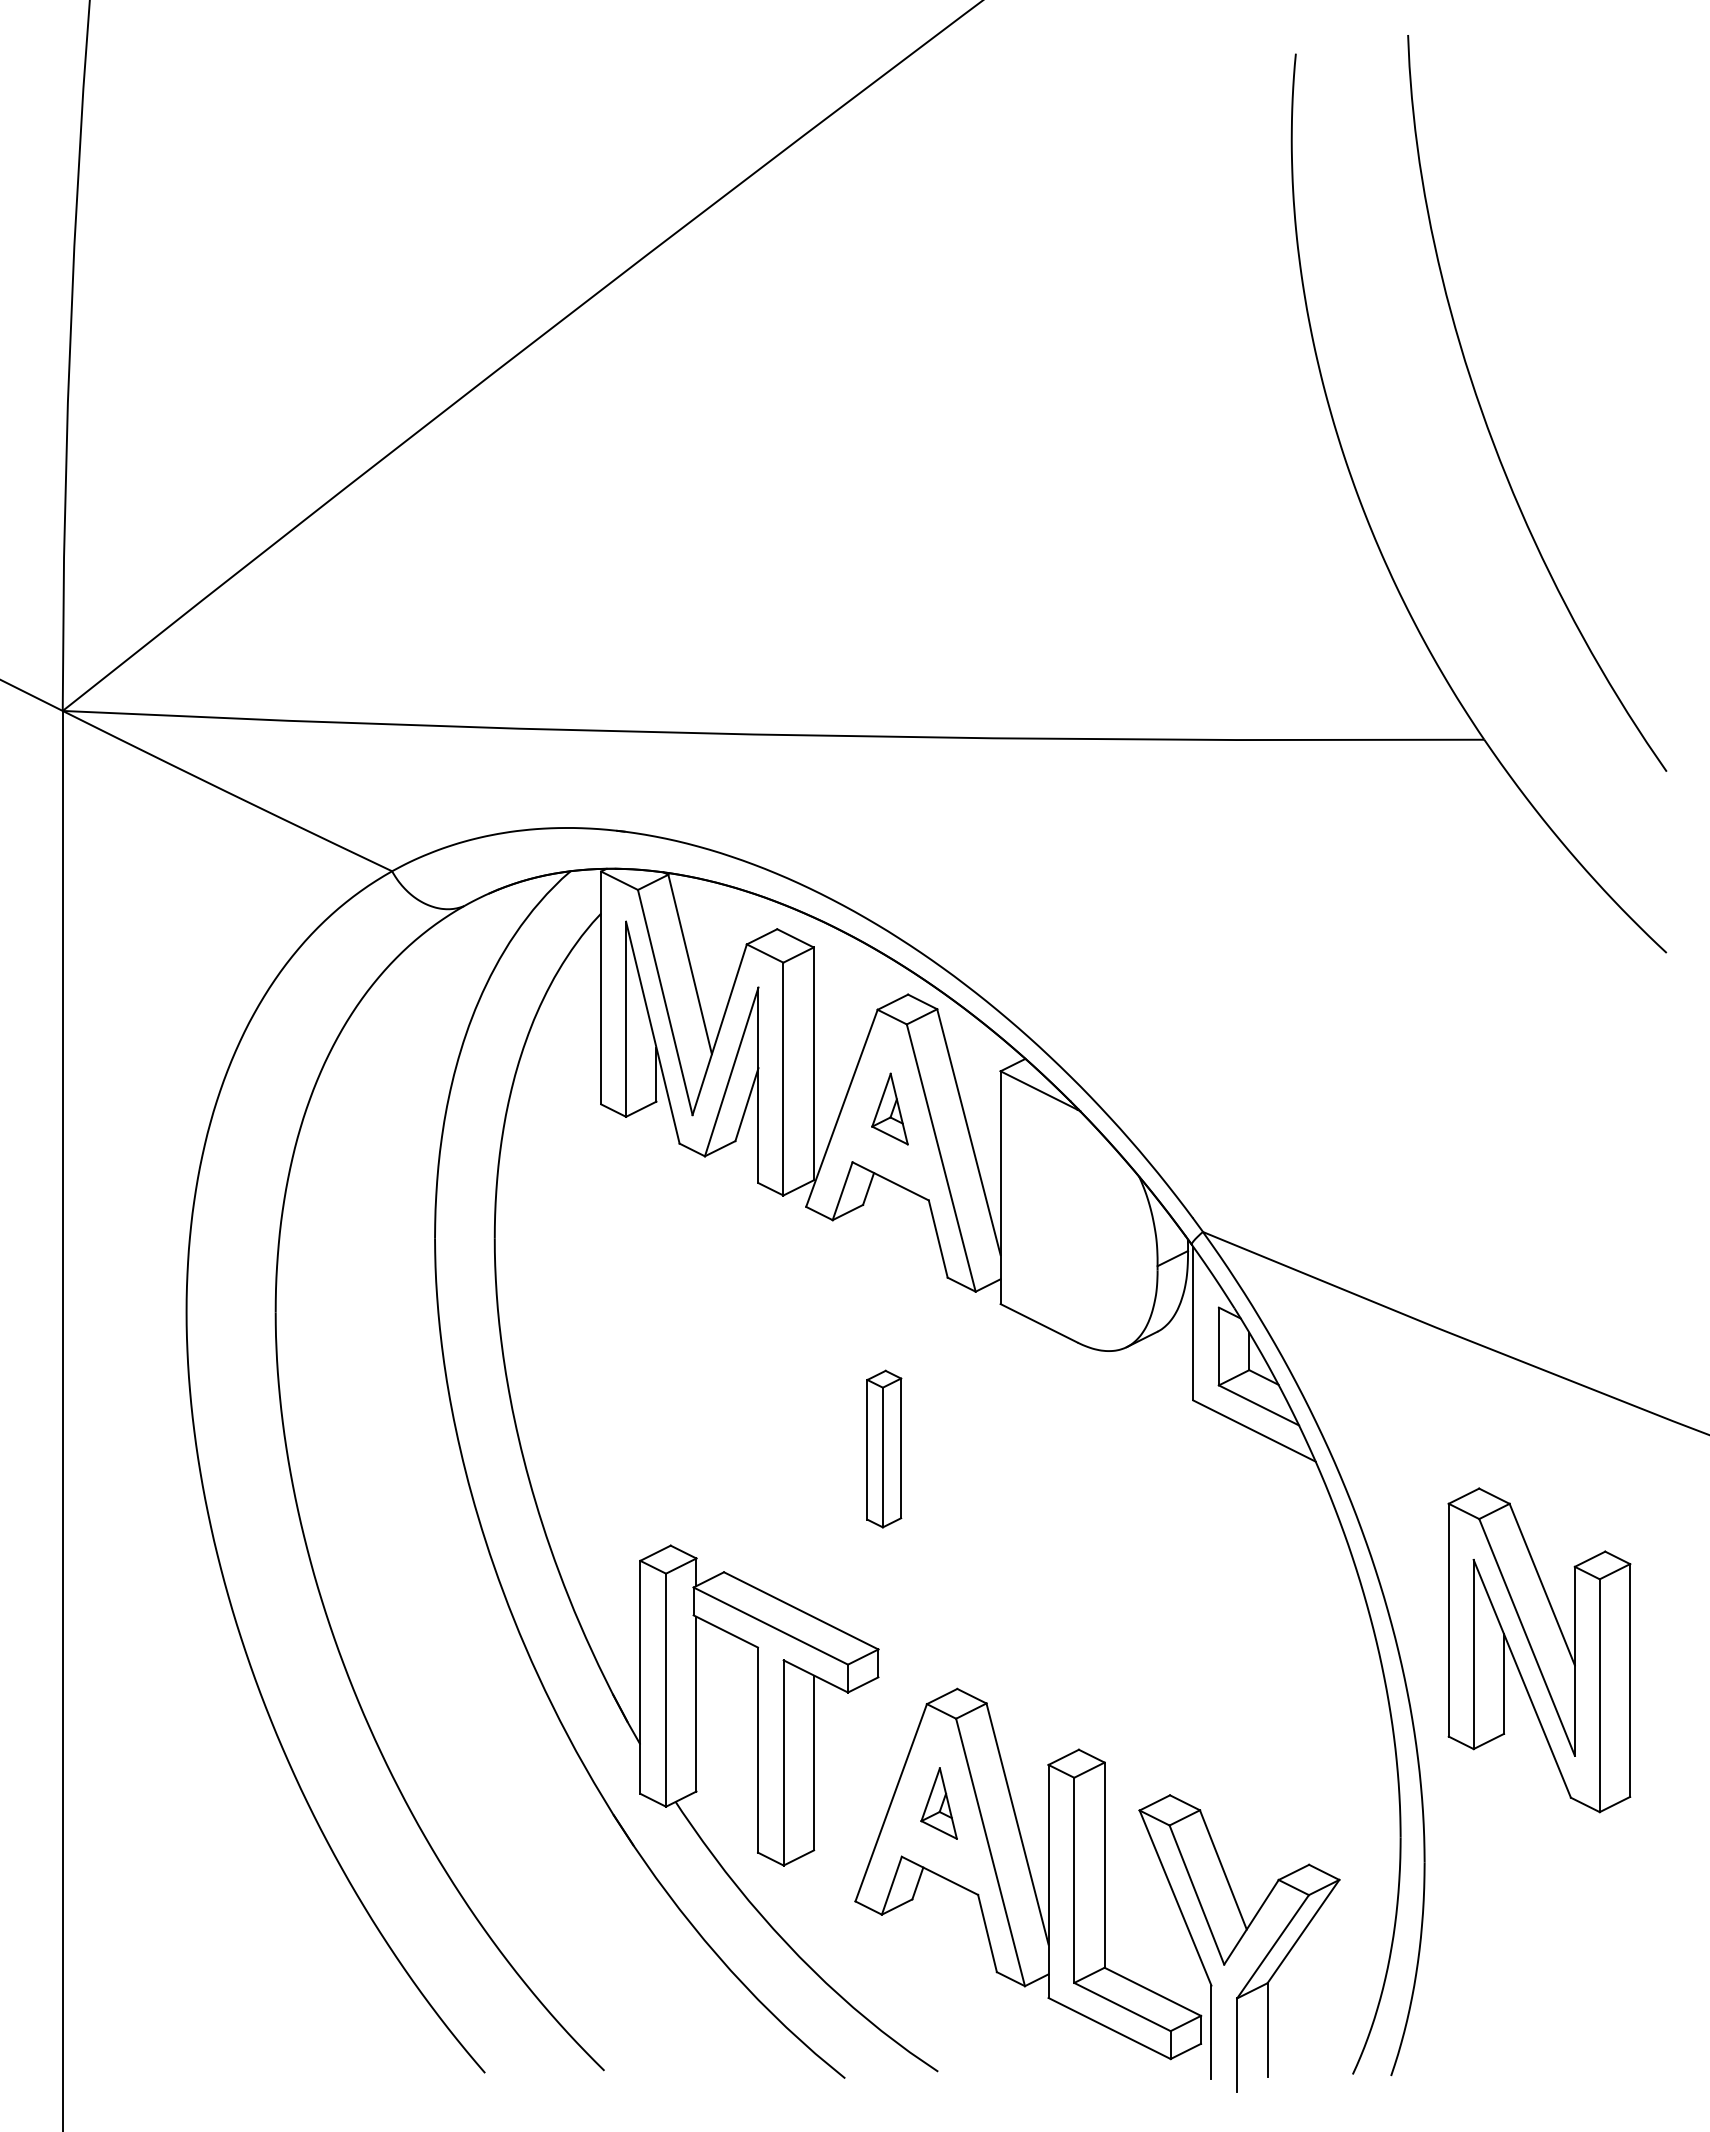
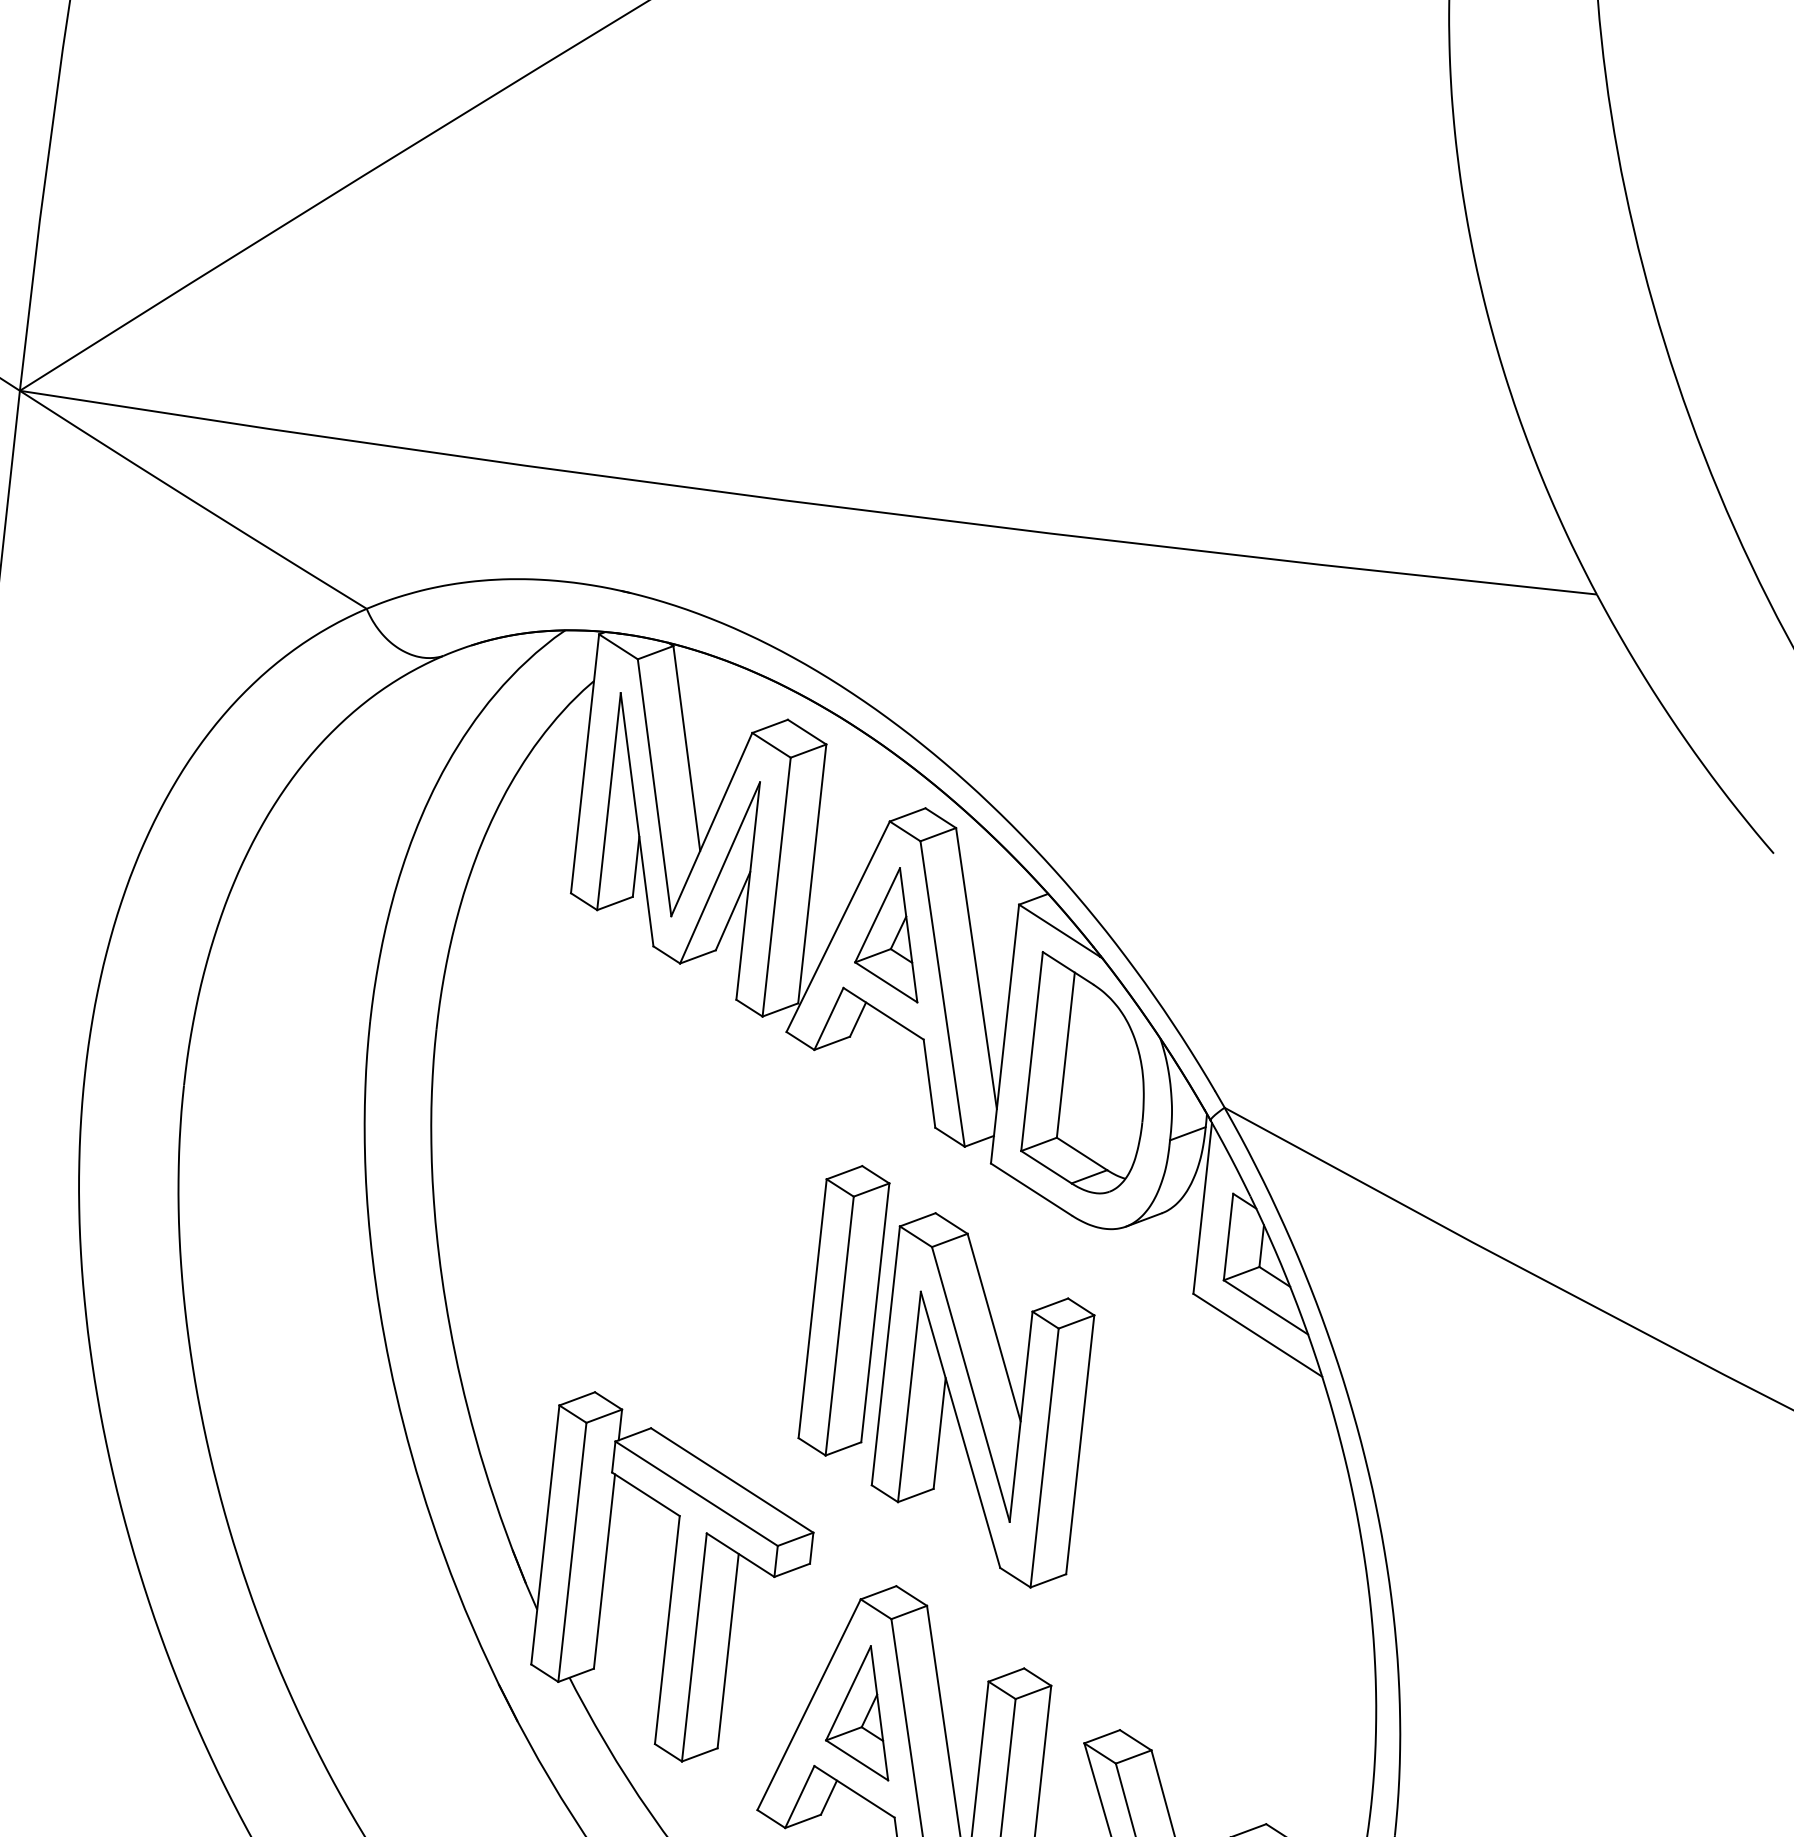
part: (889, 1108) -> (891, 932), size x1.67
part: (1078, 1215) -> (1088, 1074), added
part: (884, 1448) -> (844, 1310), size x1.67
part: (1539, 1650) -> (983, 1400), moved
part: (938, 1803) -> (861, 1711), size x1.67

